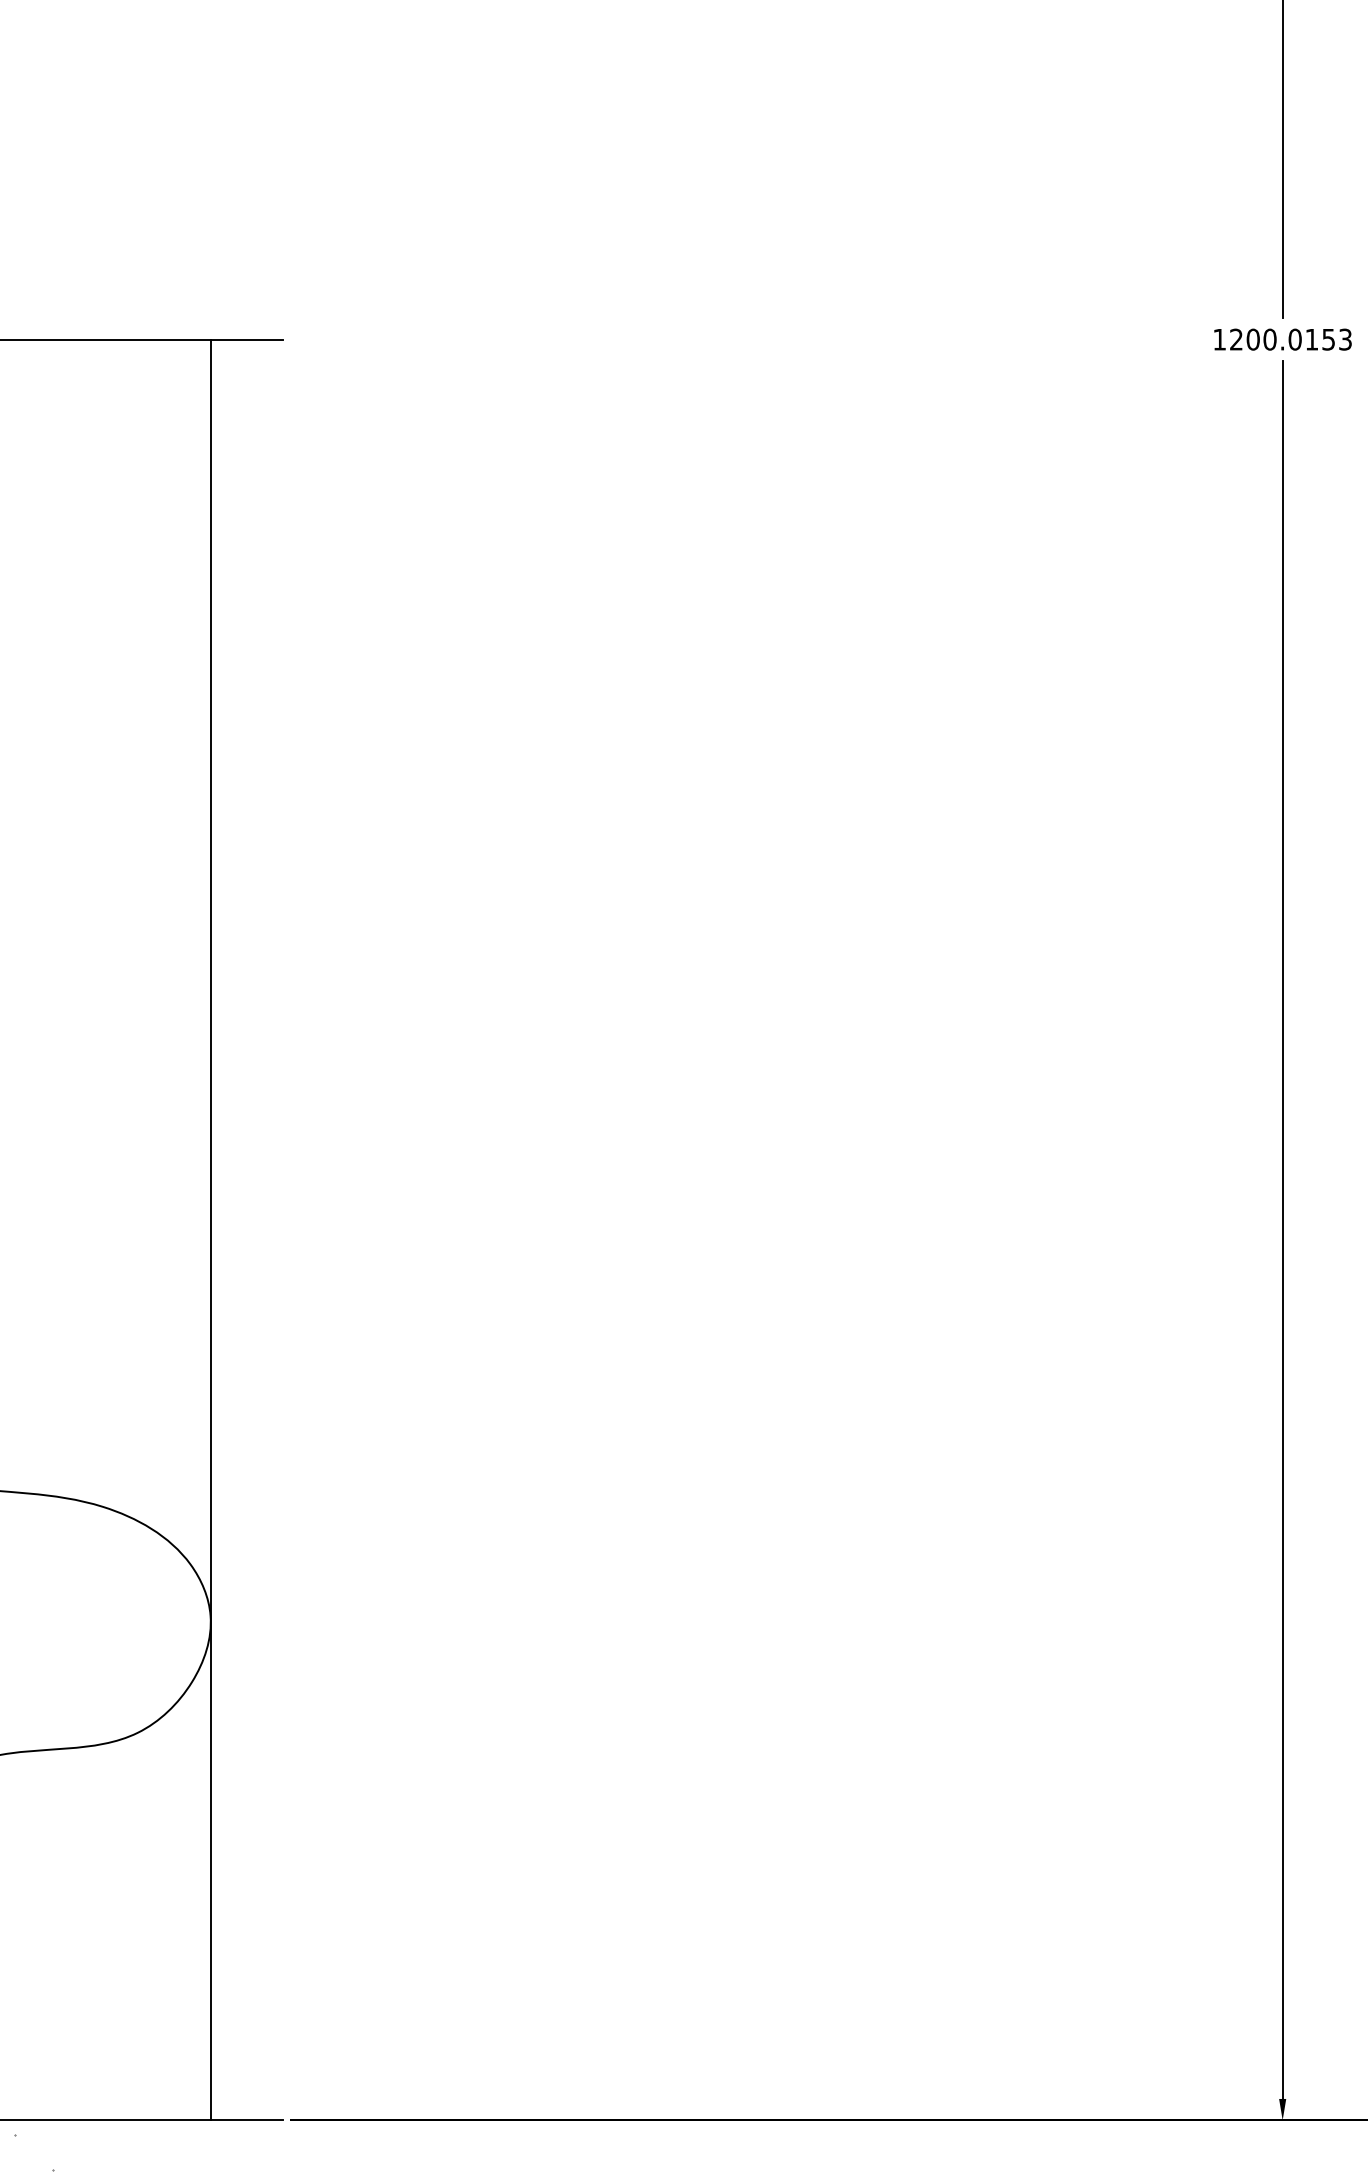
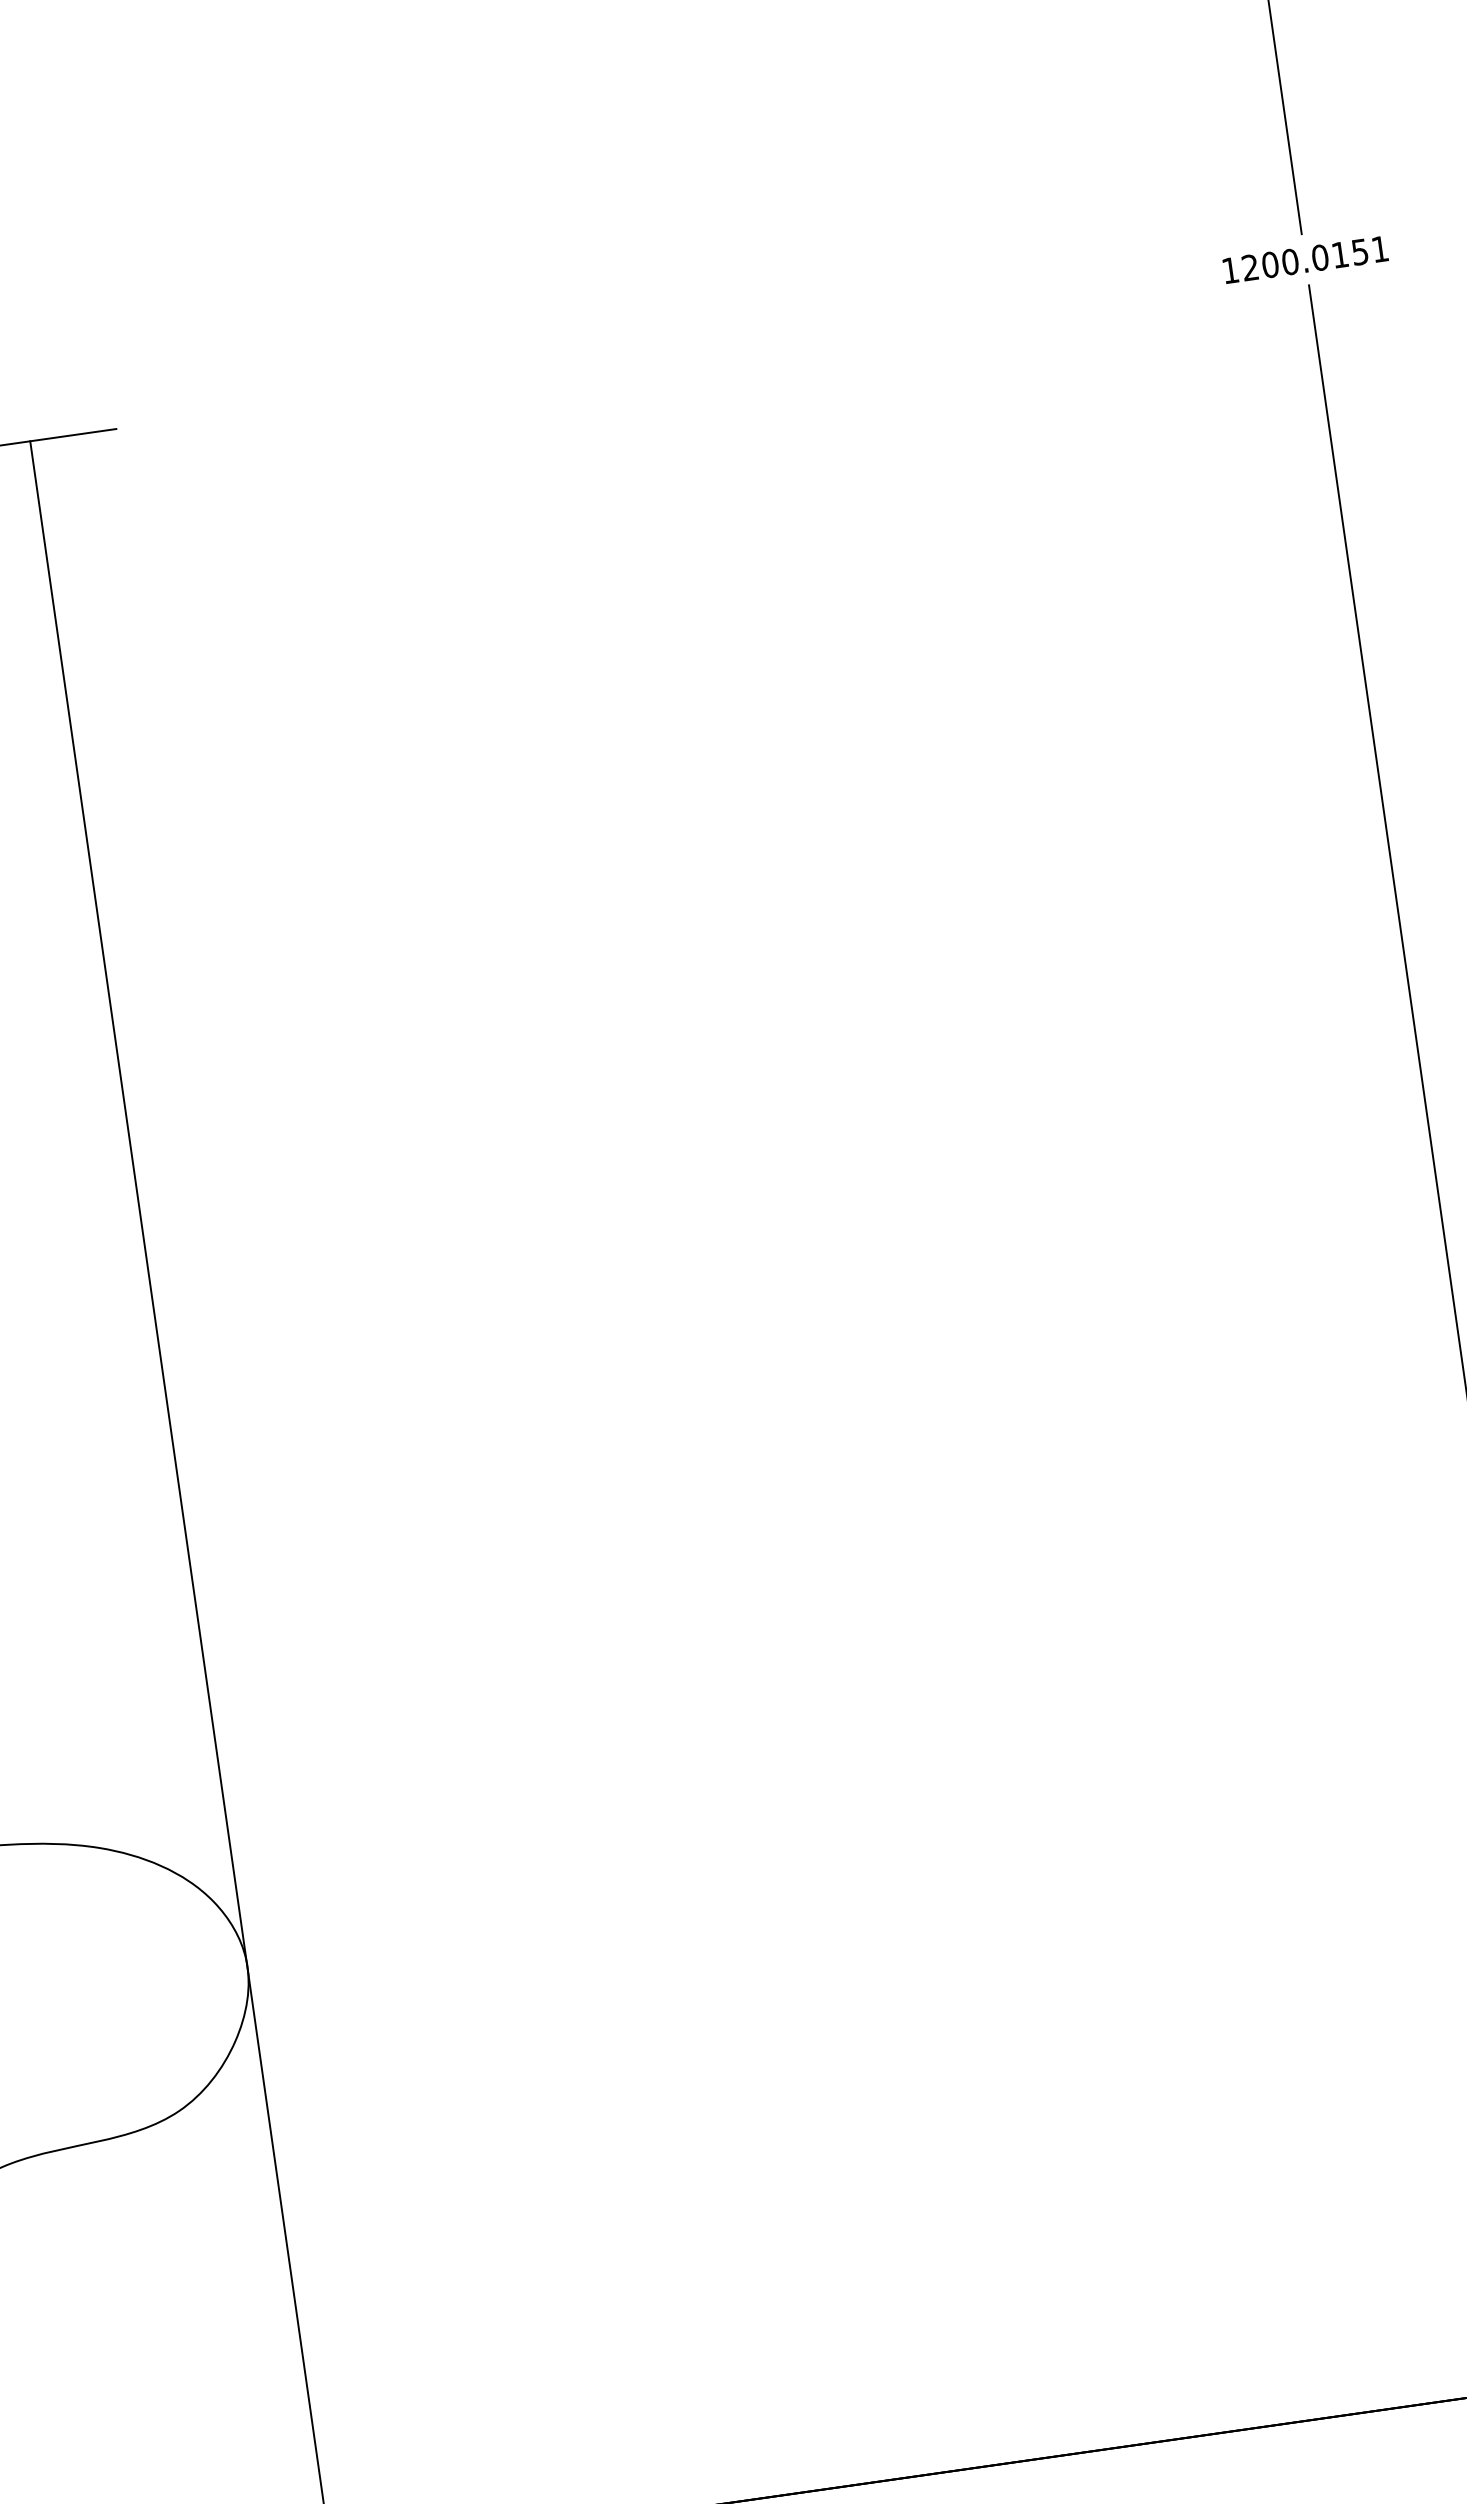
text: (1345, 339) -> (1380, 249), 1200.0153 -> 1200.0151

